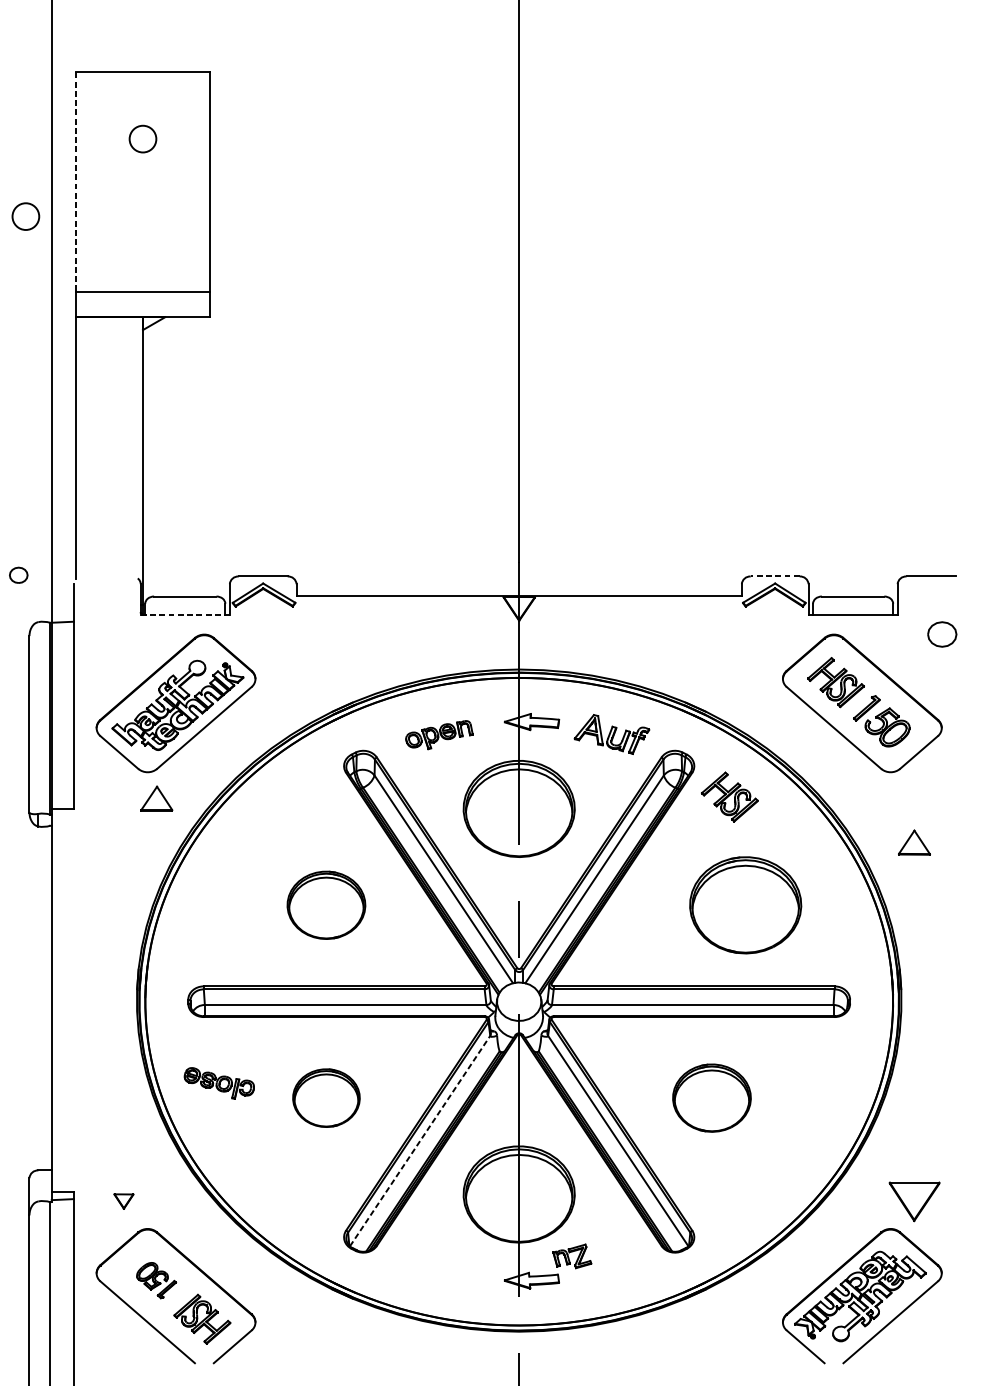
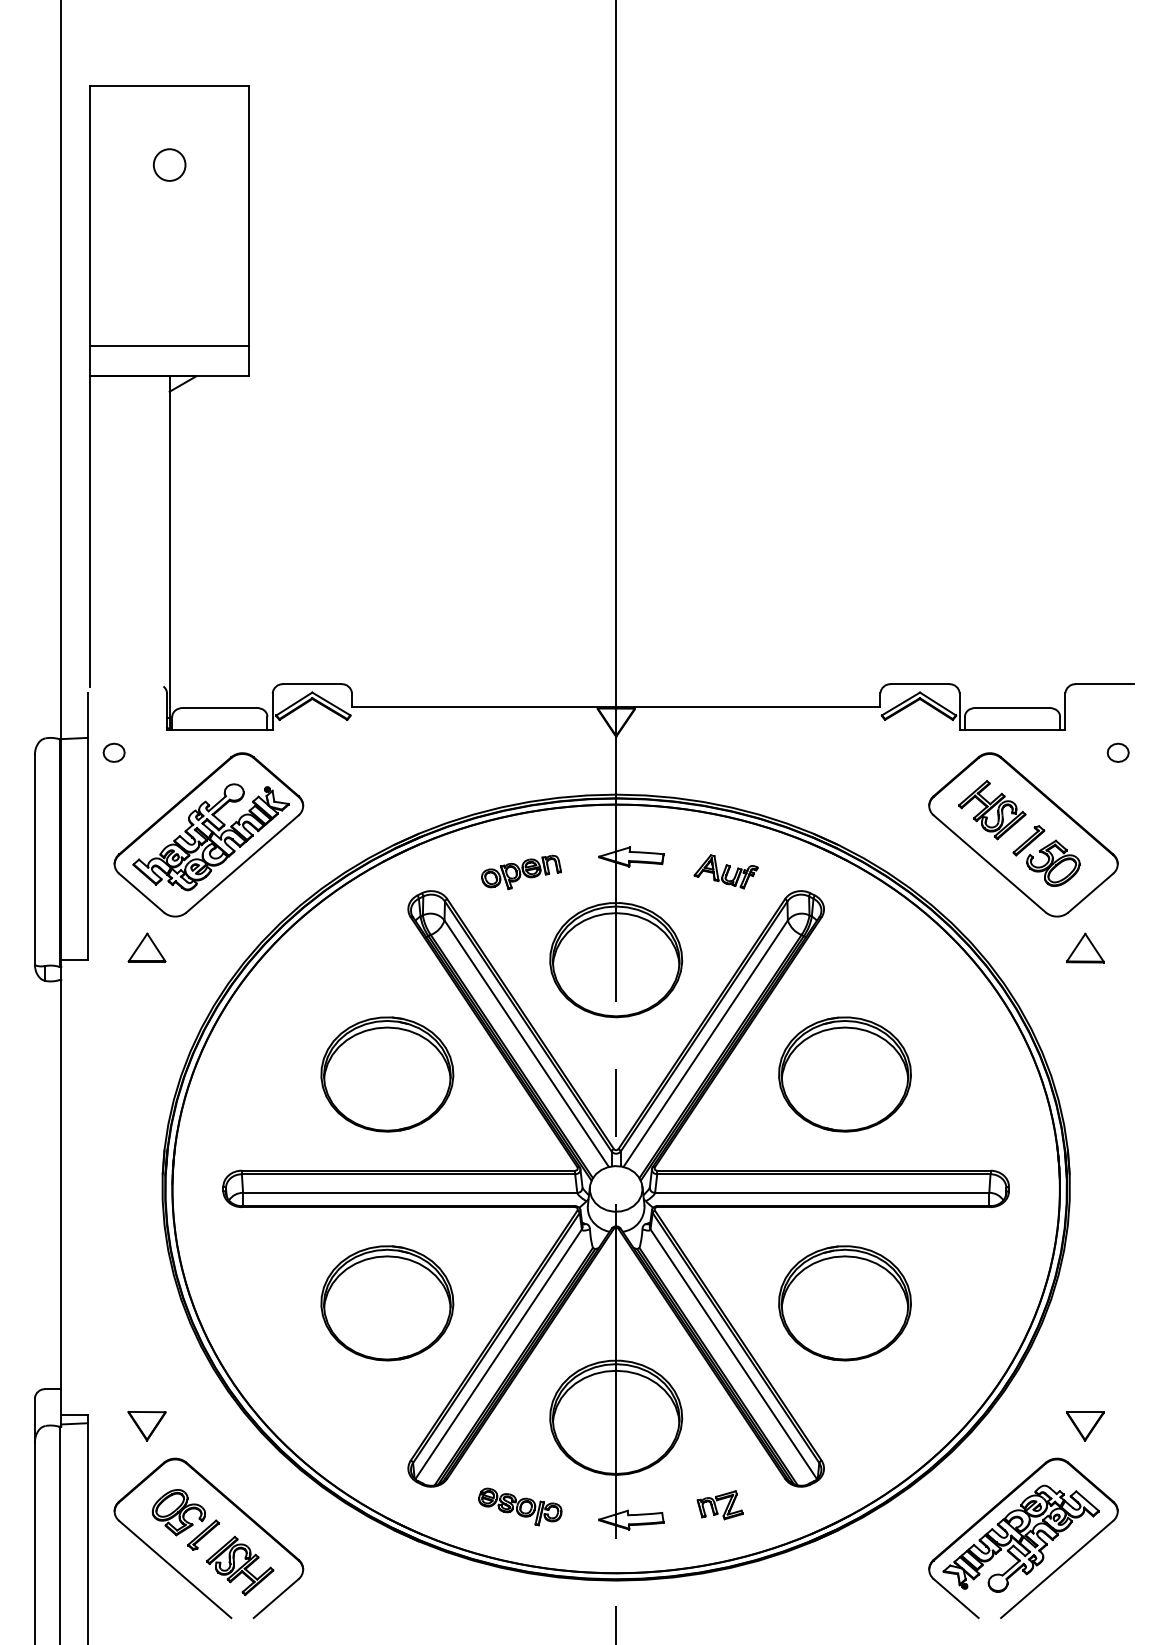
line: (76, 182) -> (90, 216), dashed -> solid
circle: (25, 216) -> (30, 256), removed
part: (18, 575) -> (113, 752), moved
line: (774, 576) -> (919, 684), dashed -> solid
line: (184, 614) -> (219, 729), dashed -> solid
part: (941, 634) -> (1117, 752), size x0.62
part: (611, 734) -> (725, 871), size x0.71
part: (730, 797) -> (866, 946), removed
part: (156, 798) -> (146, 947), moved
part: (913, 842) -> (1084, 947), moved
part: (326, 905) -> (387, 1074), size x1.43
part: (745, 905) -> (844, 1074), moved
part: (219, 1083) -> (520, 1506), moved
part: (326, 1098) -> (387, 1303), size x1.67
part: (711, 1098) -> (844, 1303), size x1.43
line: (420, 1140) -> (498, 1353), dashed -> solid
part: (123, 1201) -> (146, 1425), size x1.67
part: (913, 1201) -> (1084, 1426), size x0.62
part: (571, 1256) -> (719, 1505), moved
part: (156, 1280) -> (185, 1519), size x1.43

